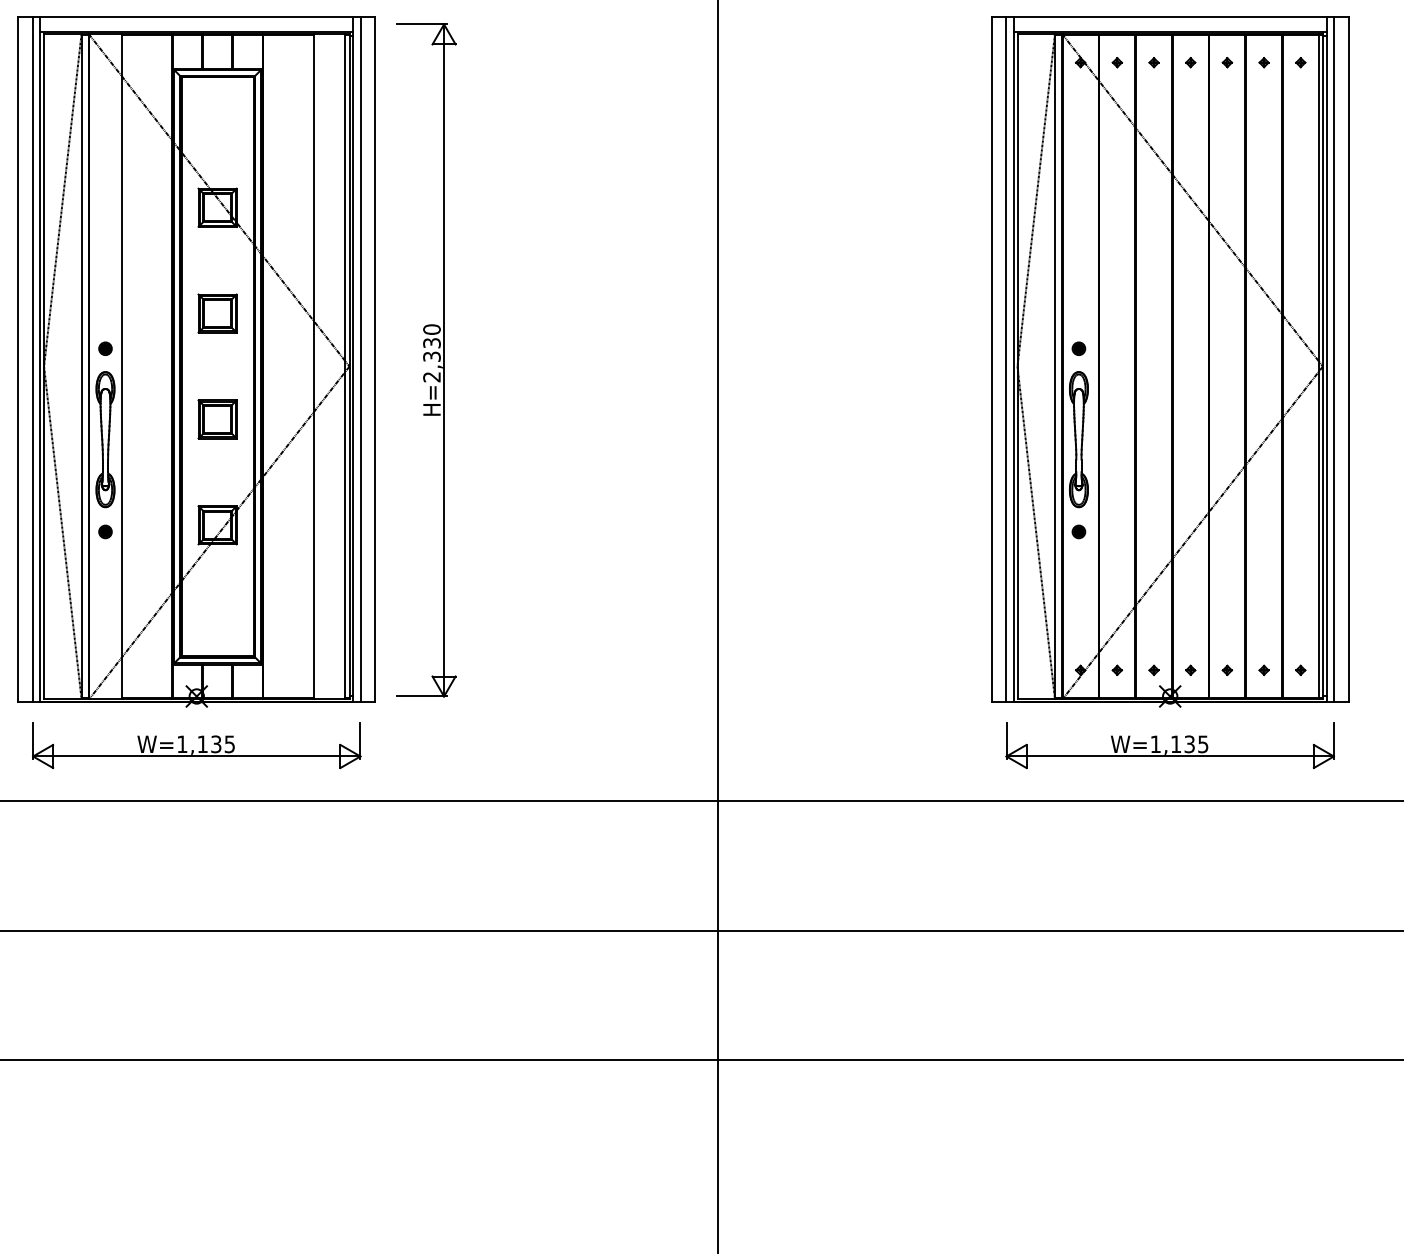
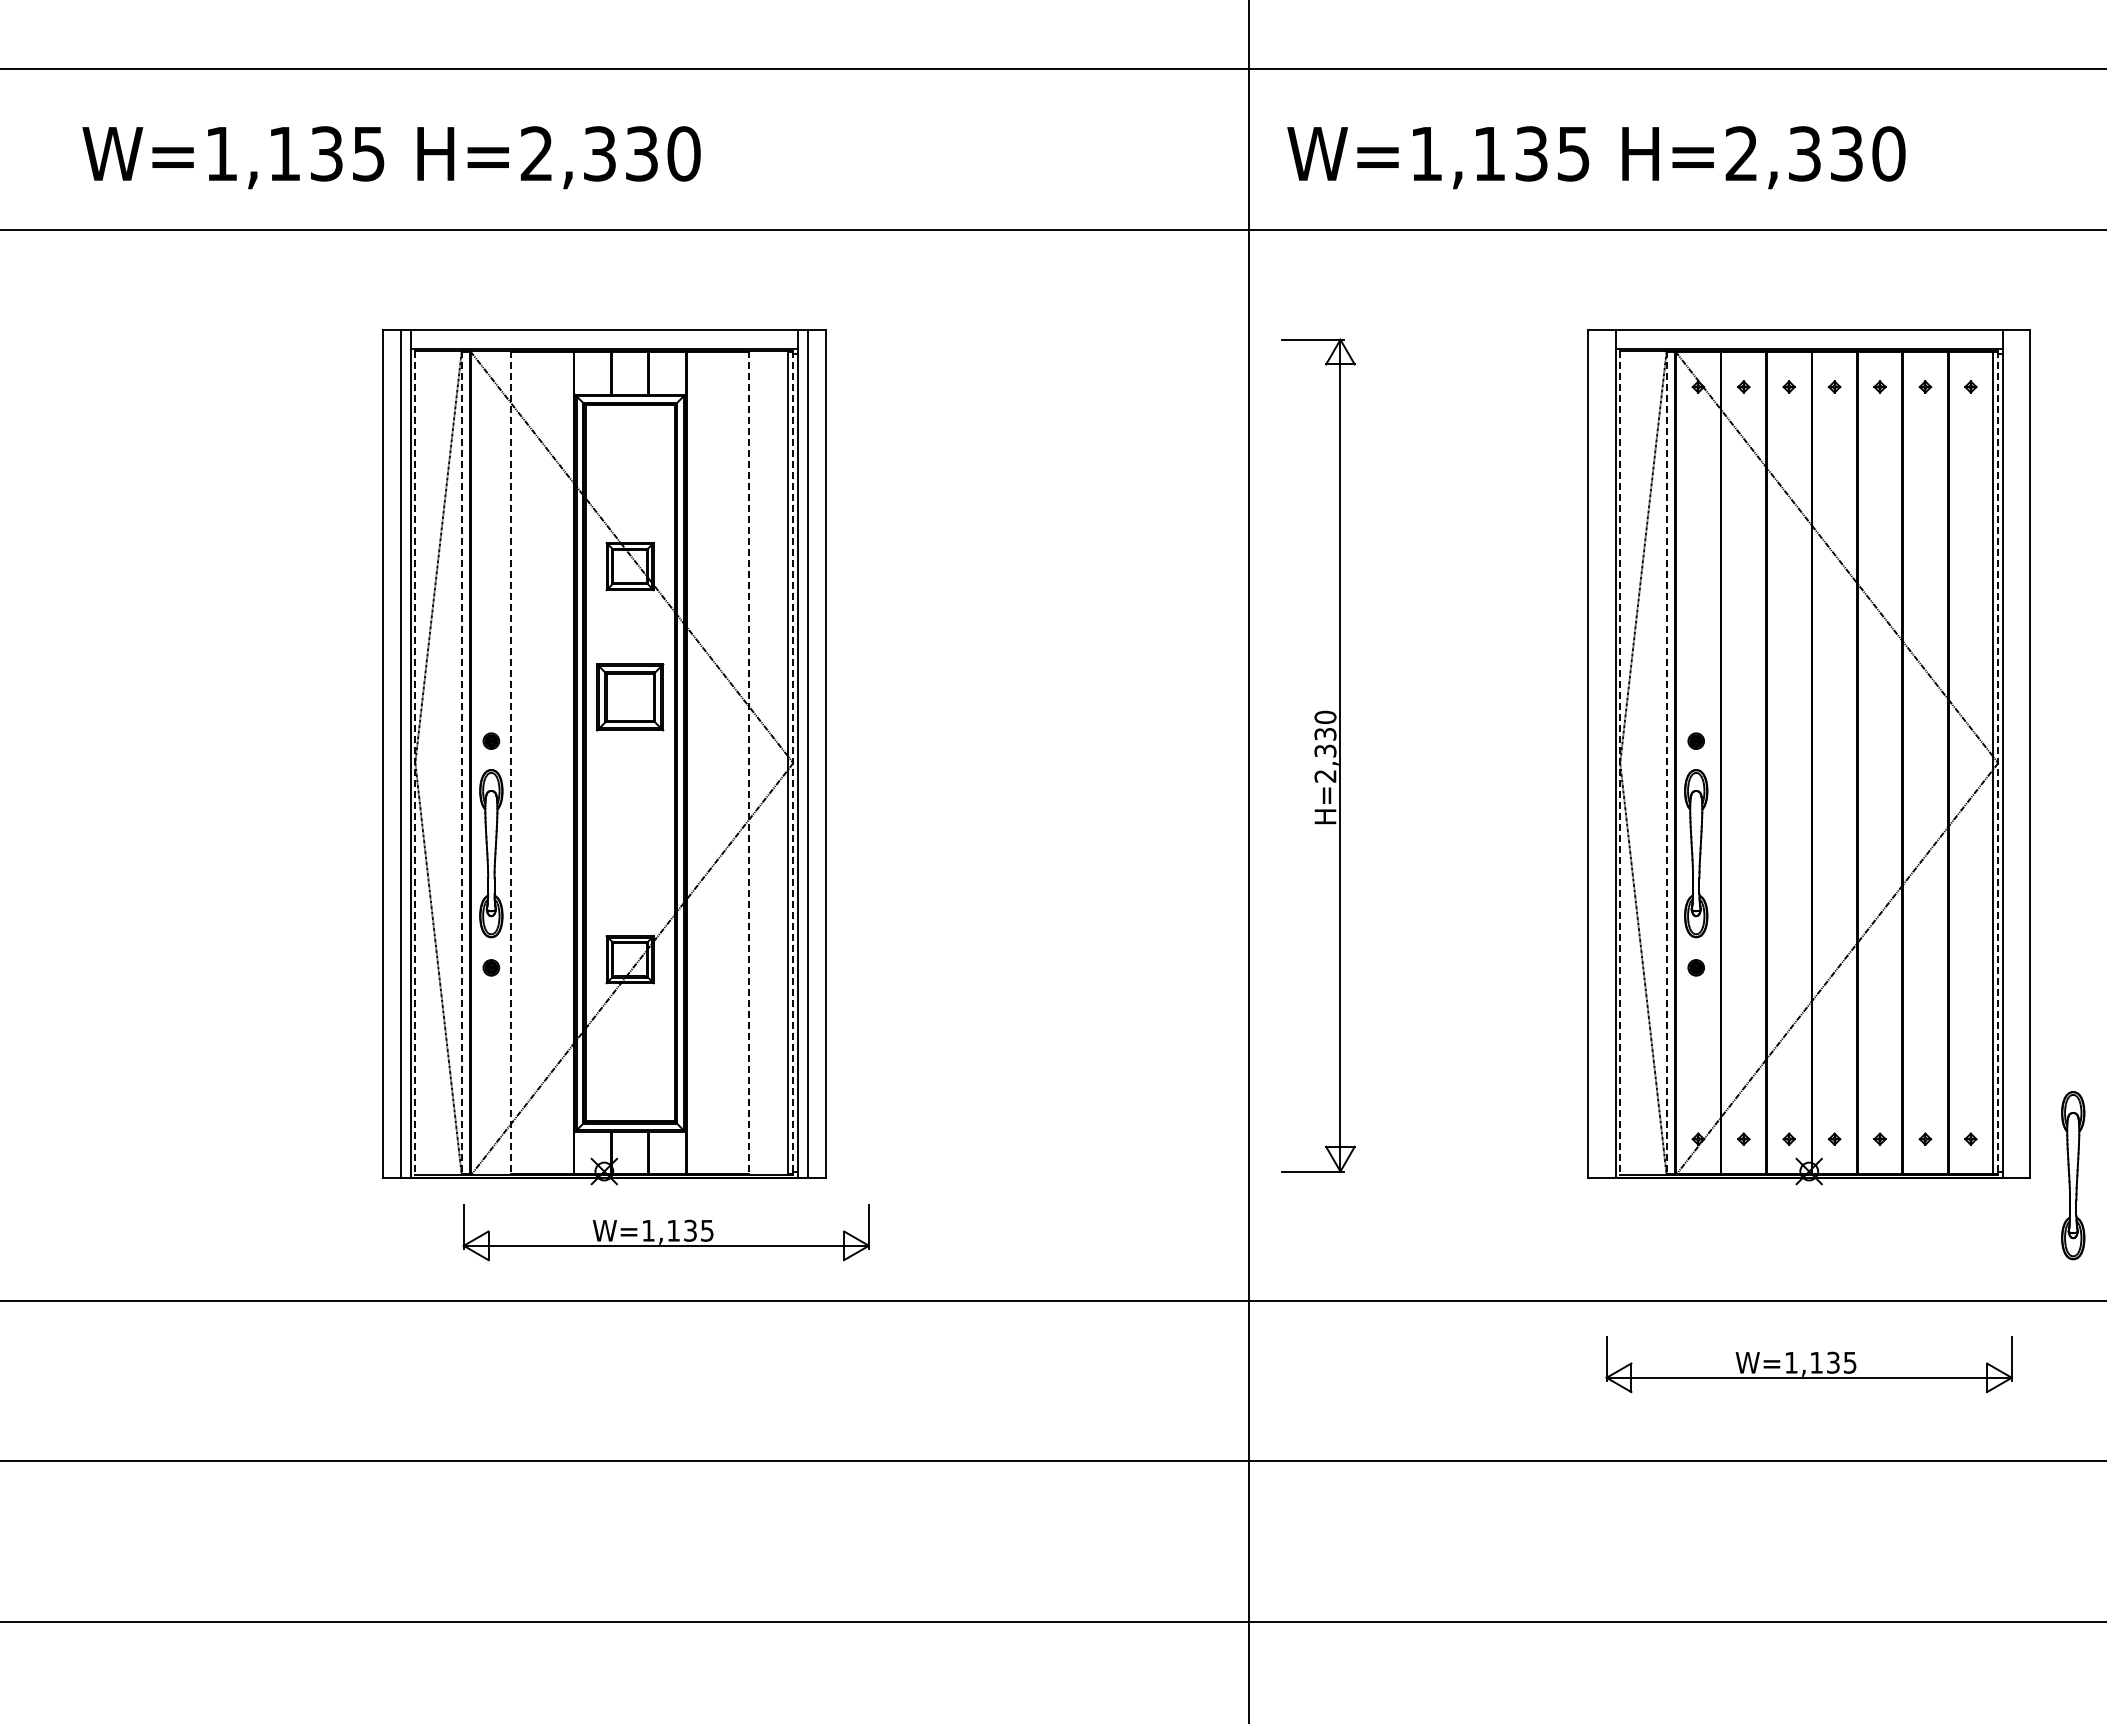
part: (217, 313) -> (629, 697), size x1.4
line: (1005, 358) -> (1605, 753), removed
line: (1334, 358) -> (2012, 753), removed
part: (426, 360) -> (1318, 755), moved
line: (44, 366) -> (415, 763), solid -> dashed
line: (81, 366) -> (461, 763), solid -> dashed
line: (121, 366) -> (511, 763), solid -> dashed
line: (314, 366) -> (749, 763), solid -> dashed
line: (349, 366) -> (793, 763), solid -> dashed
line: (1017, 366) -> (1620, 763), solid -> dashed
line: (1054, 366) -> (1666, 763), solid -> dashed
line: (1323, 366) -> (1998, 763), solid -> dashed
part: (217, 419) -> (629, 828), removed
part: (1383, 699) -> (2073, 1175), added
part: (202, 745) -> (673, 1232), moved
part: (1166, 749) -> (1804, 1369), moved

